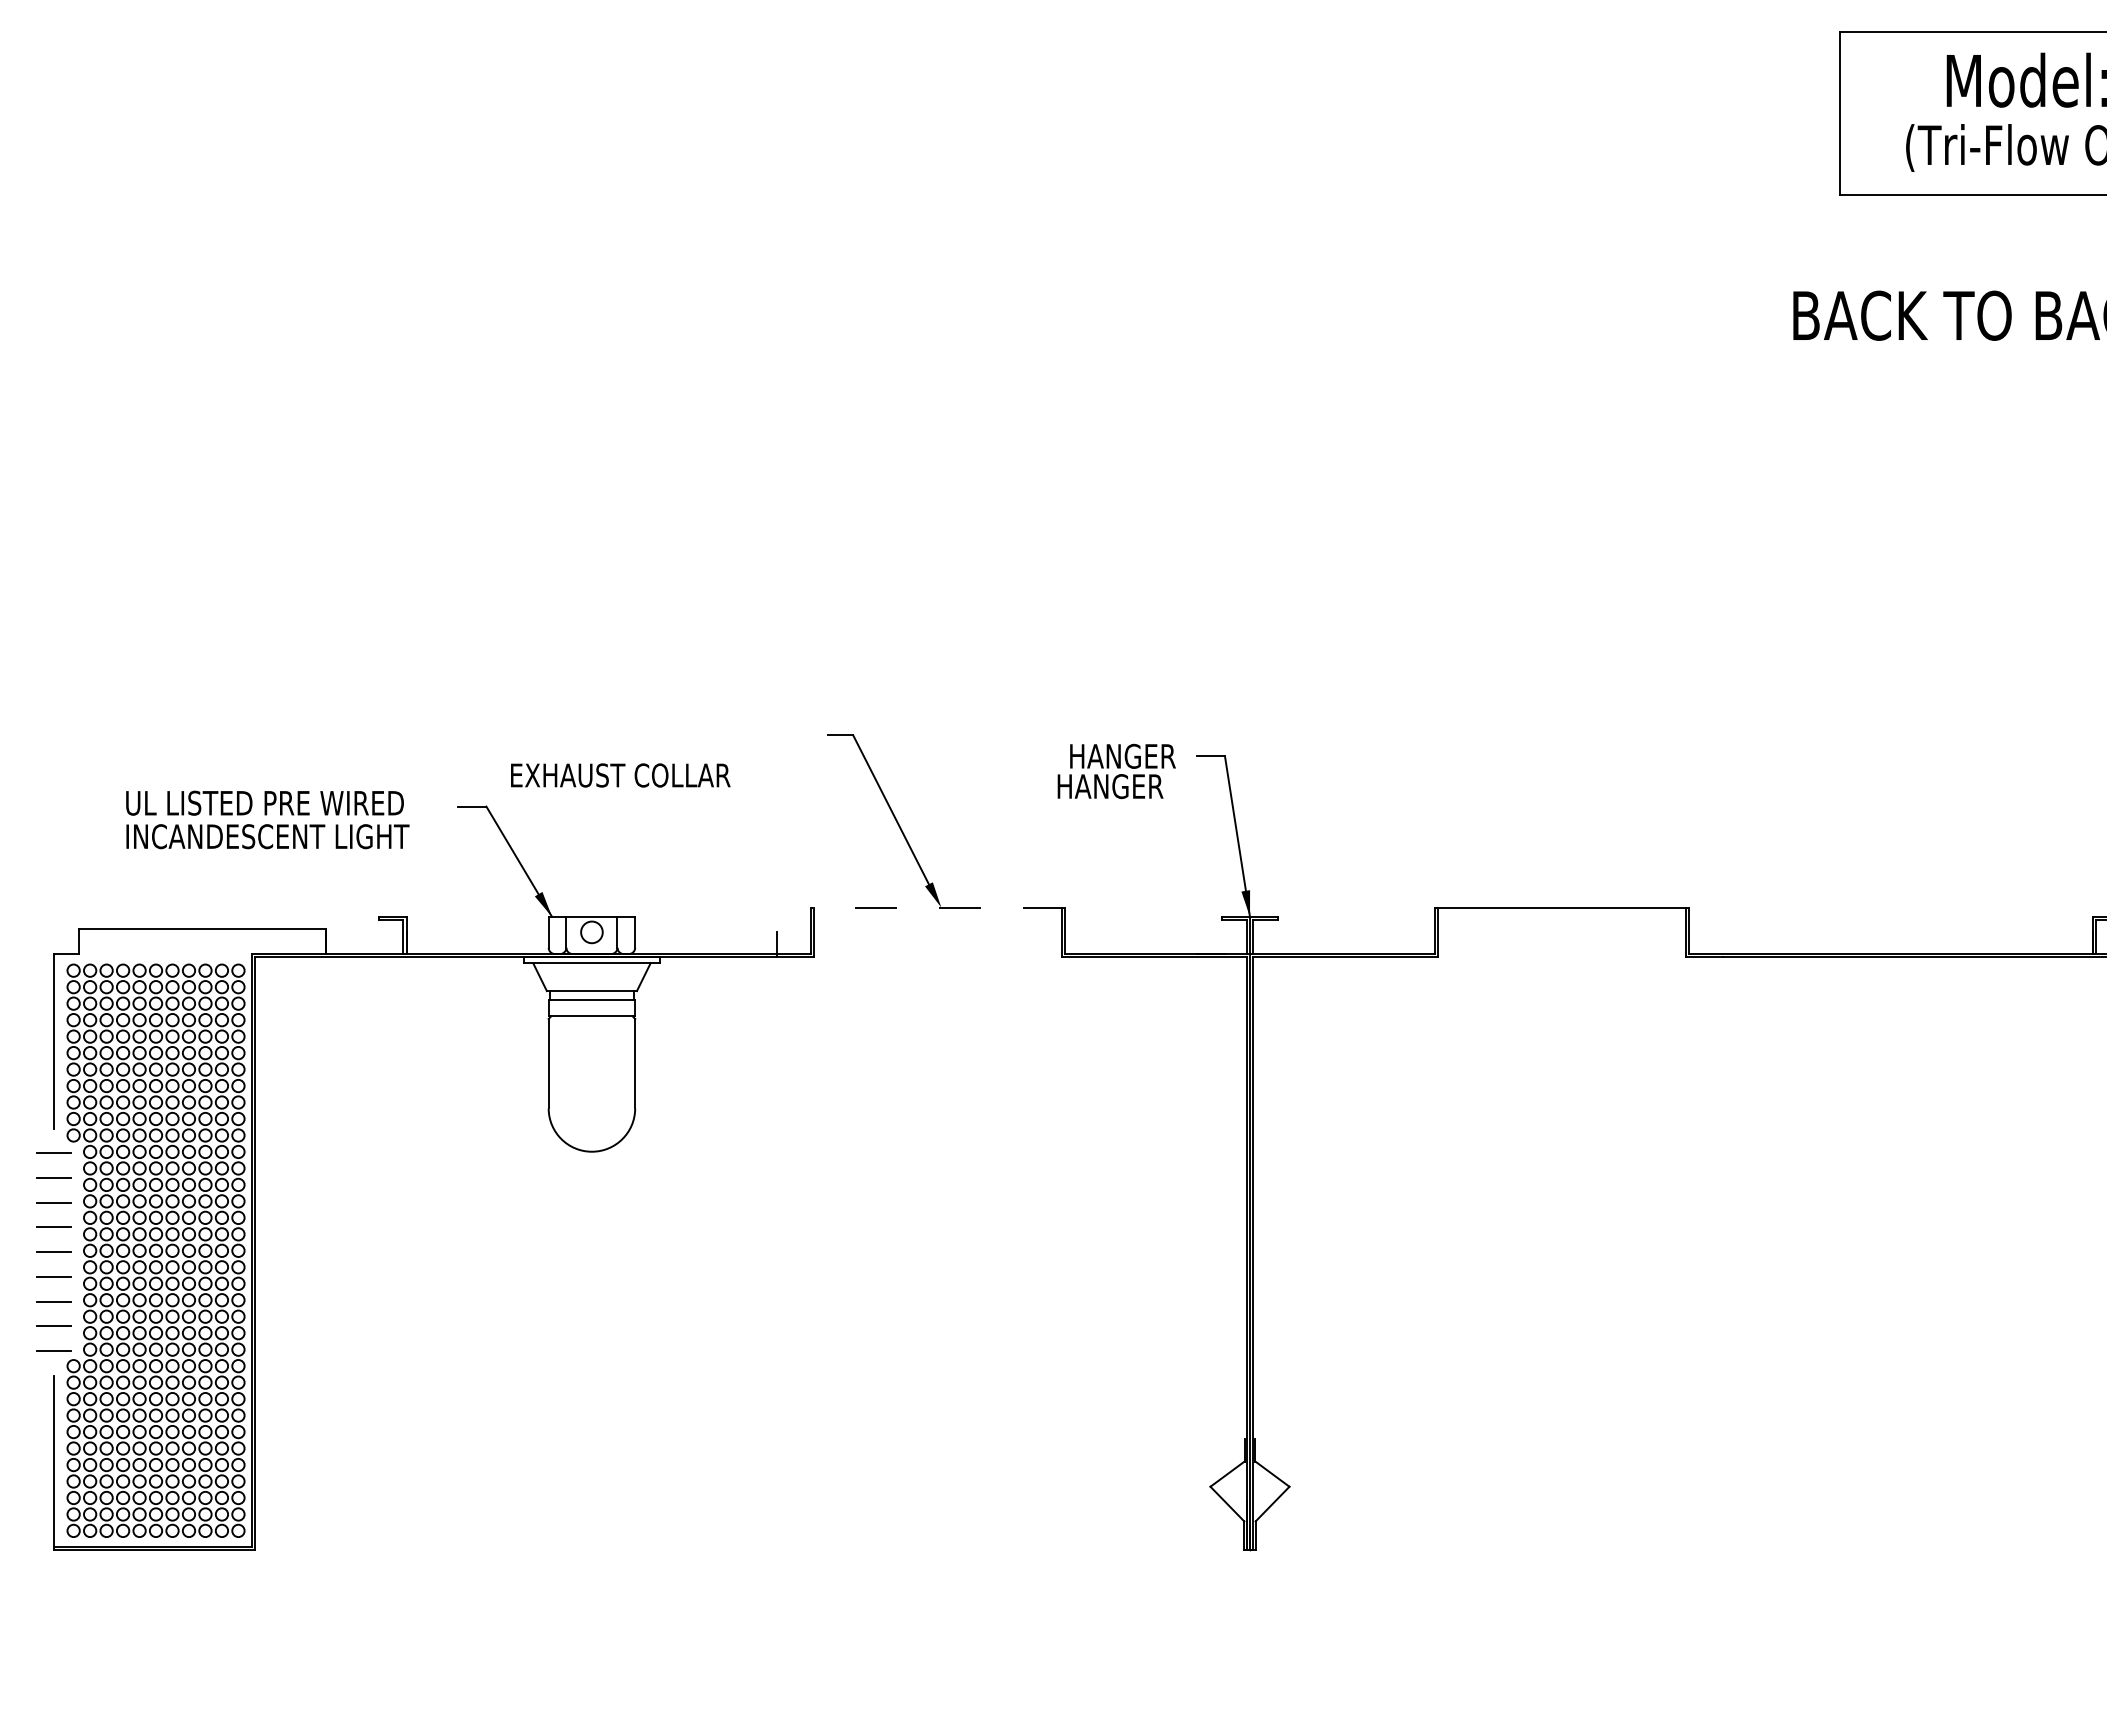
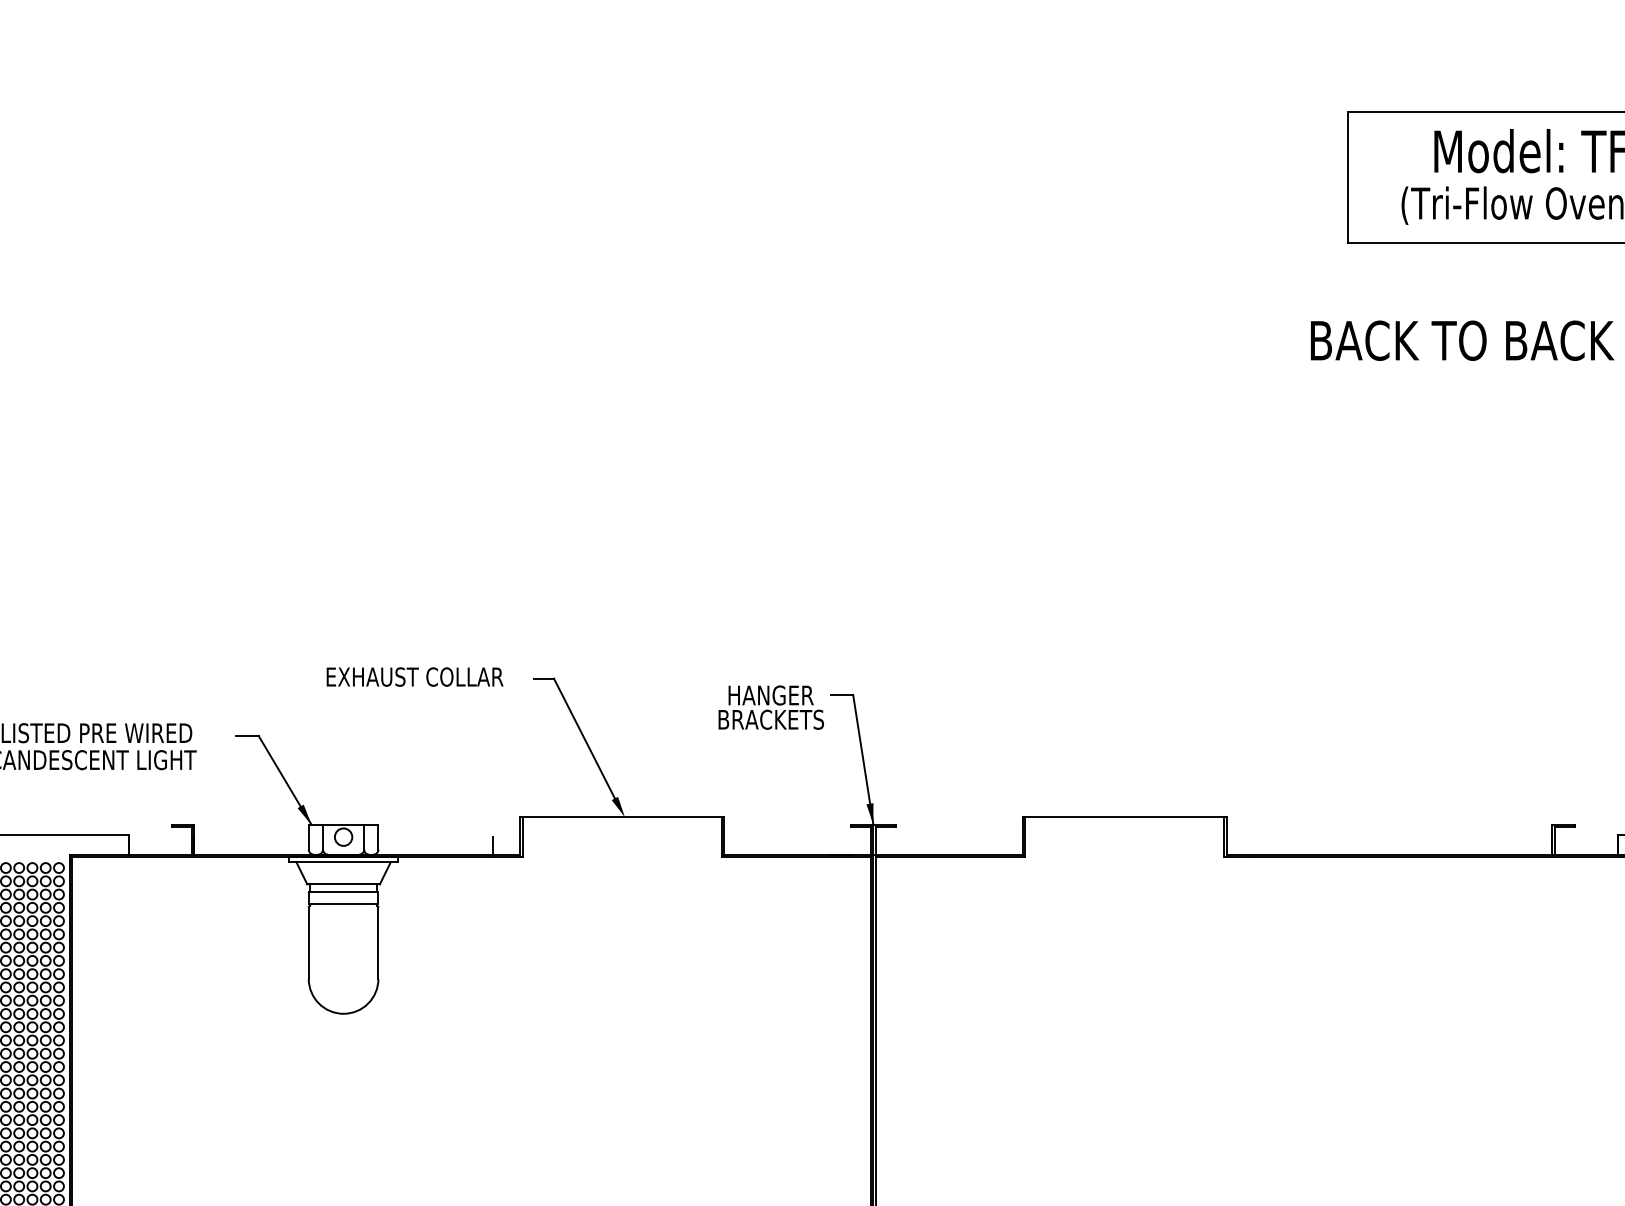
text: (620, 775) -> (414, 677), moved
text: (1124, 786) -> (772, 719), HANGER -> BRACKETS
line: (937, 907) -> (621, 817), dashed -> solid

